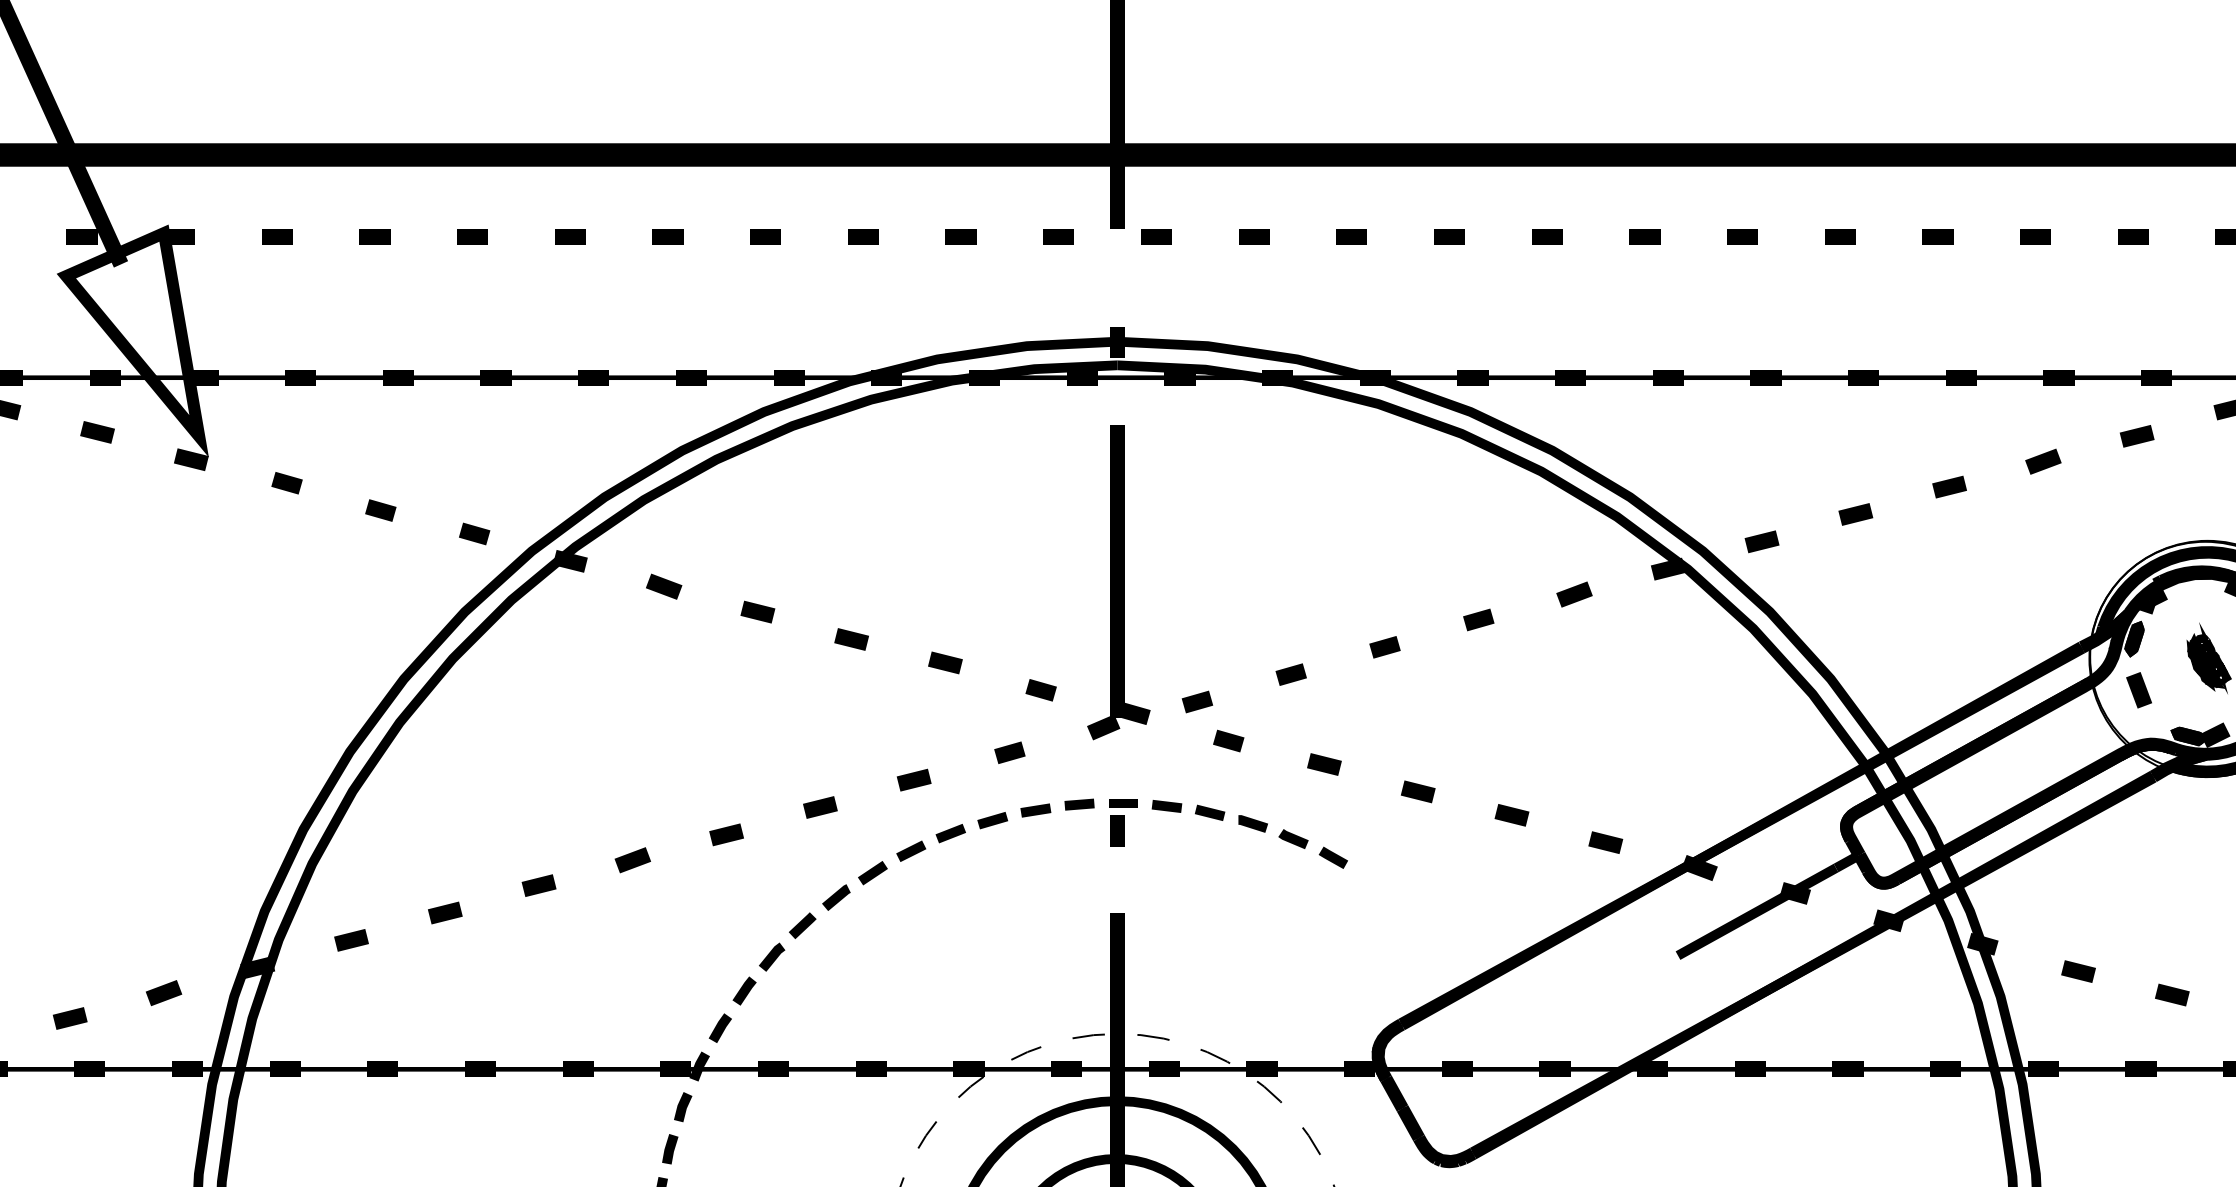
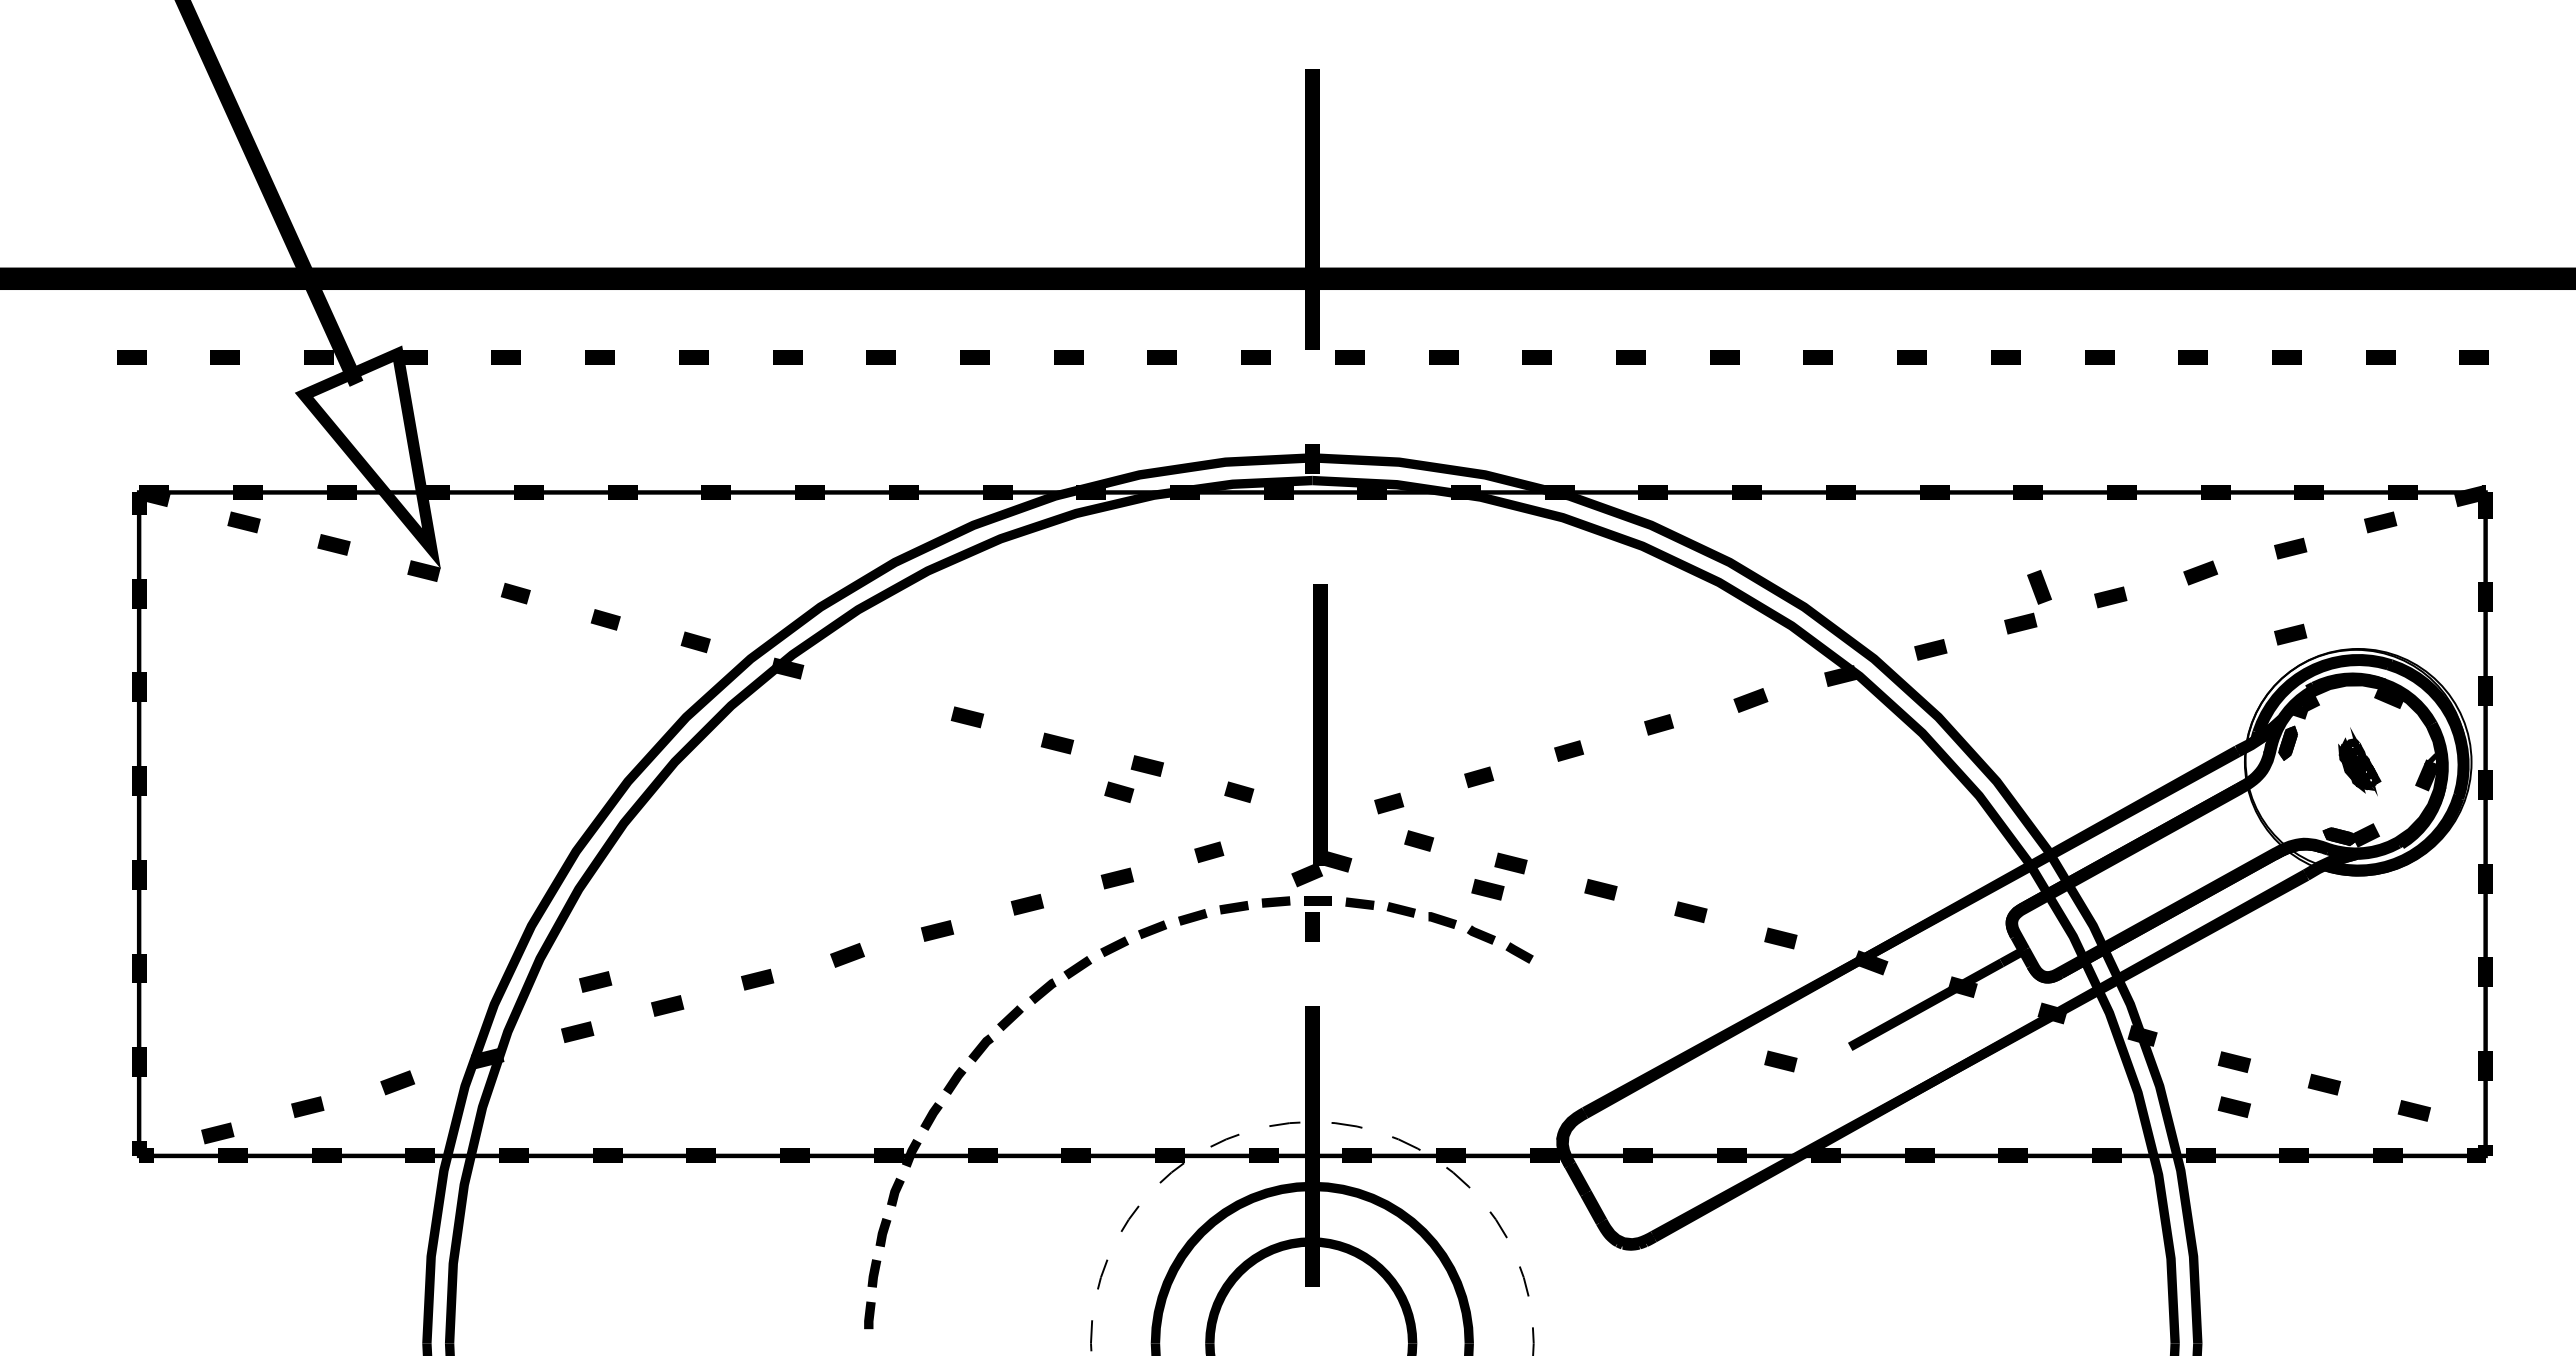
line: (2136, 525) -> (2290, 634), added
part: (1118, 582) -> (1321, 735), moved
line: (664, 586) -> (877, 692), removed
line: (916, 689) -> (1119, 791), added
line: (2139, 689) -> (2039, 586), moved
line: (1299, 791) -> (1487, 889), added
line: (370, 887) -> (595, 981), added
line: (1605, 970) -> (1780, 1061), added
line: (2077, 1017) -> (2233, 1106), added

